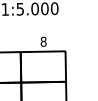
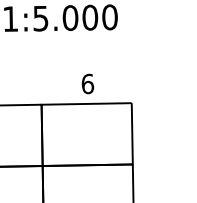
text: (43, 41) -> (87, 83), 8 -> 6

